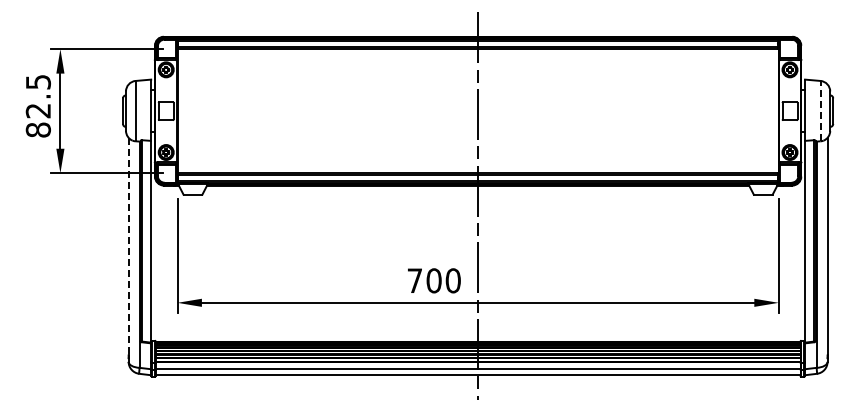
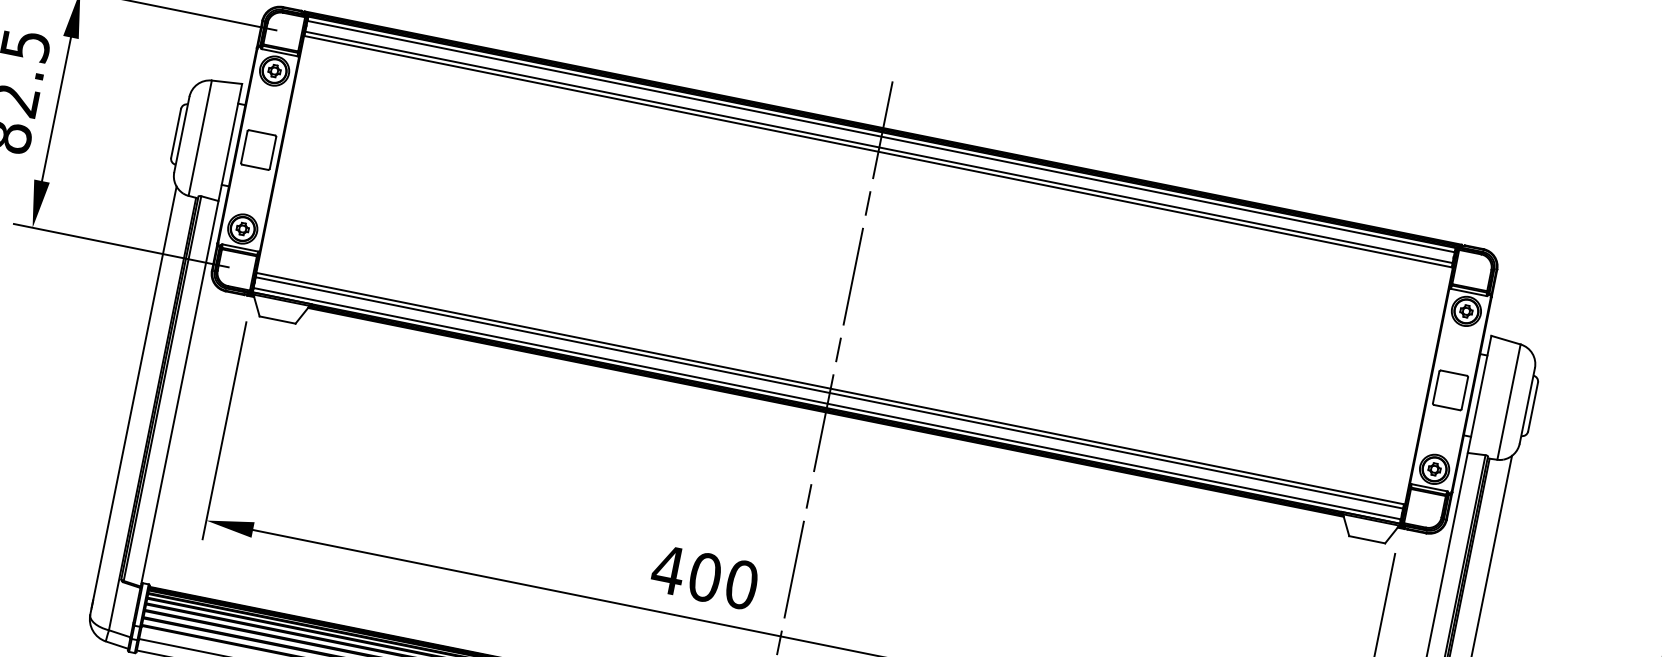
line: (820, 110) -> (1509, 400), dashed -> solid
line: (128, 246) -> (134, 394), dashed -> solid
text: (414, 280) -> (667, 569), 700 -> 400

